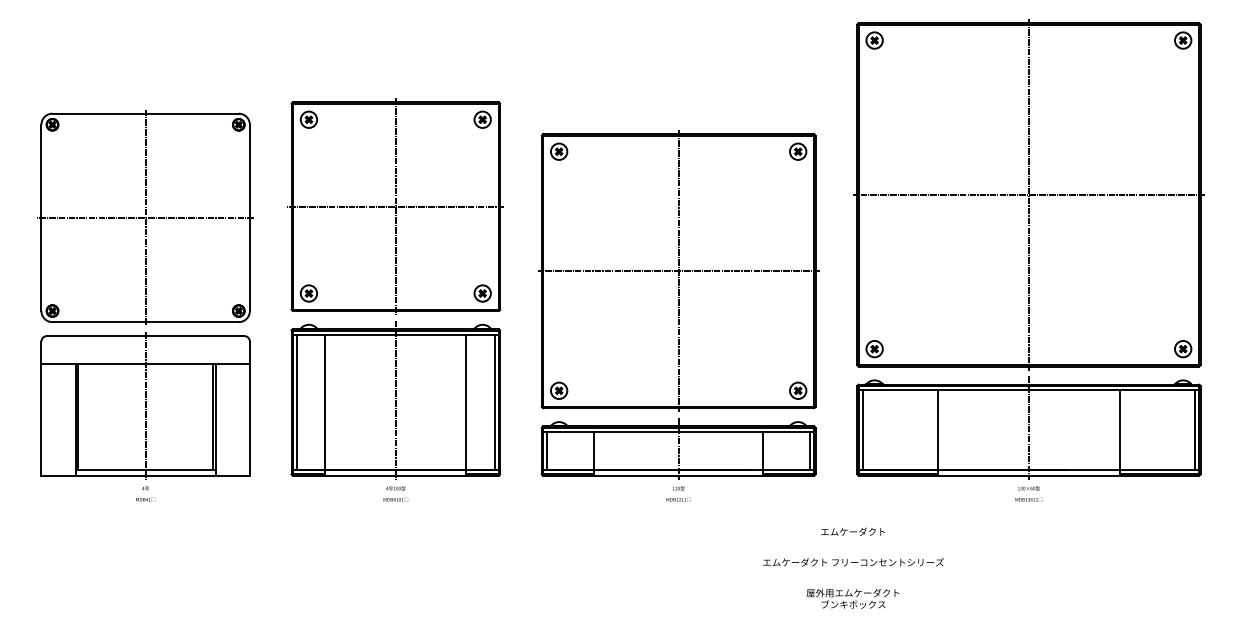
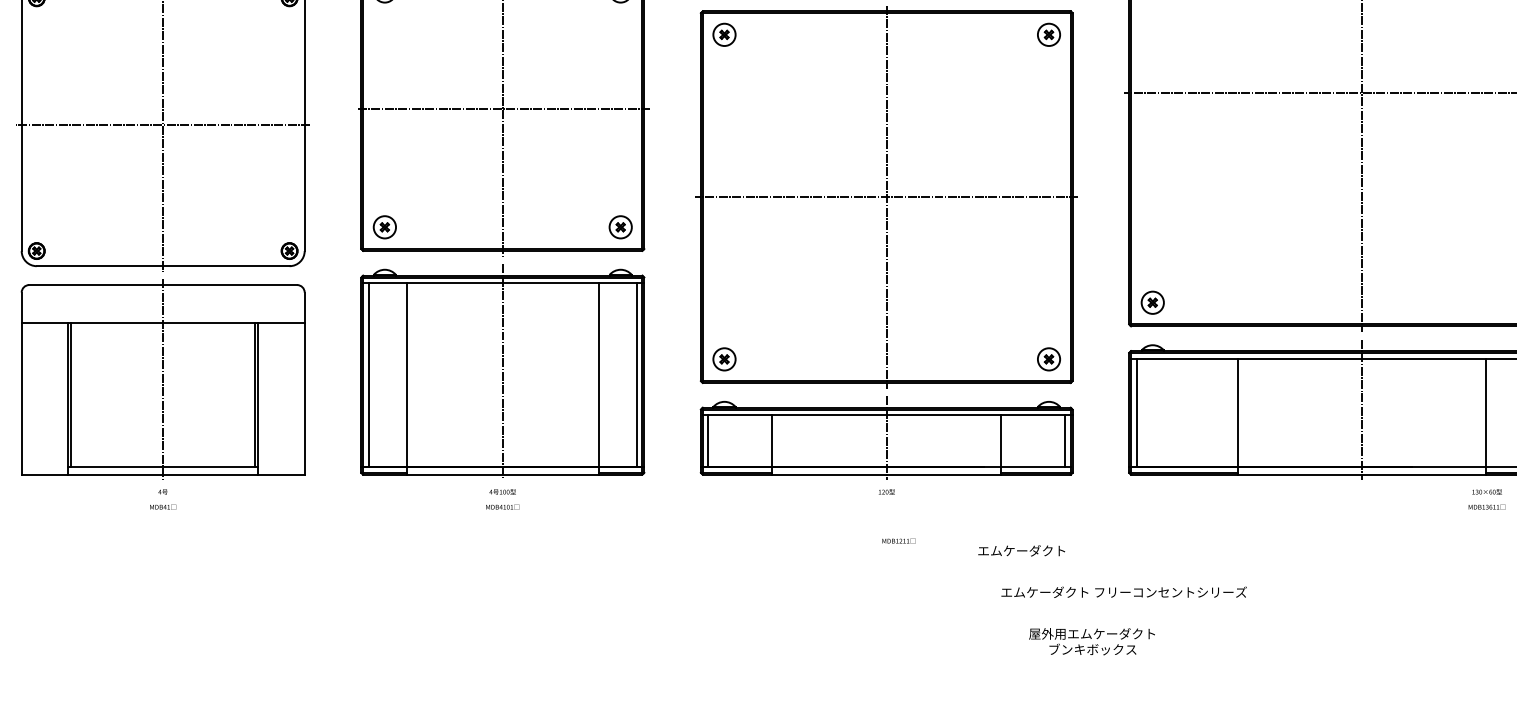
text: (1028, 493) -> (1486, 498), moved
text: (678, 499) -> (898, 540), moved
text: (852, 531) -> (1020, 550), moved
text: (852, 598) -> (1091, 641), moved

